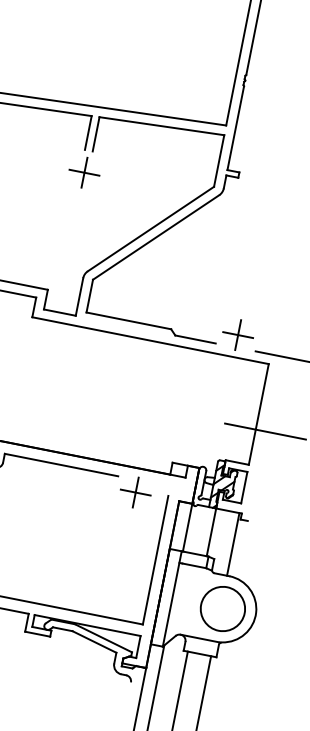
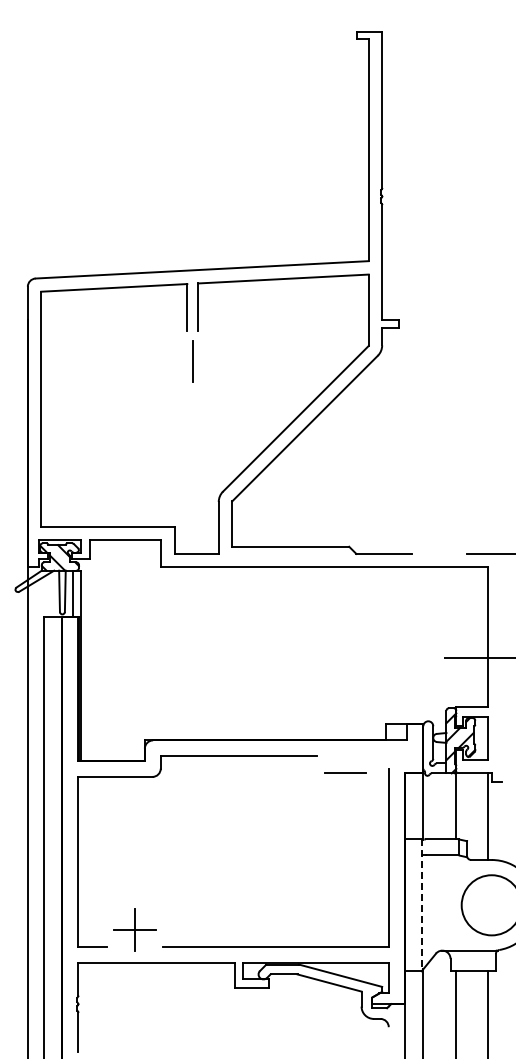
line: (84, 172) -> (192, 361), removed
part: (237, 334) -> (439, 536), removed
line: (136, 492) -> (345, 772), removed
line: (172, 599) -> (421, 905), solid -> dashed

